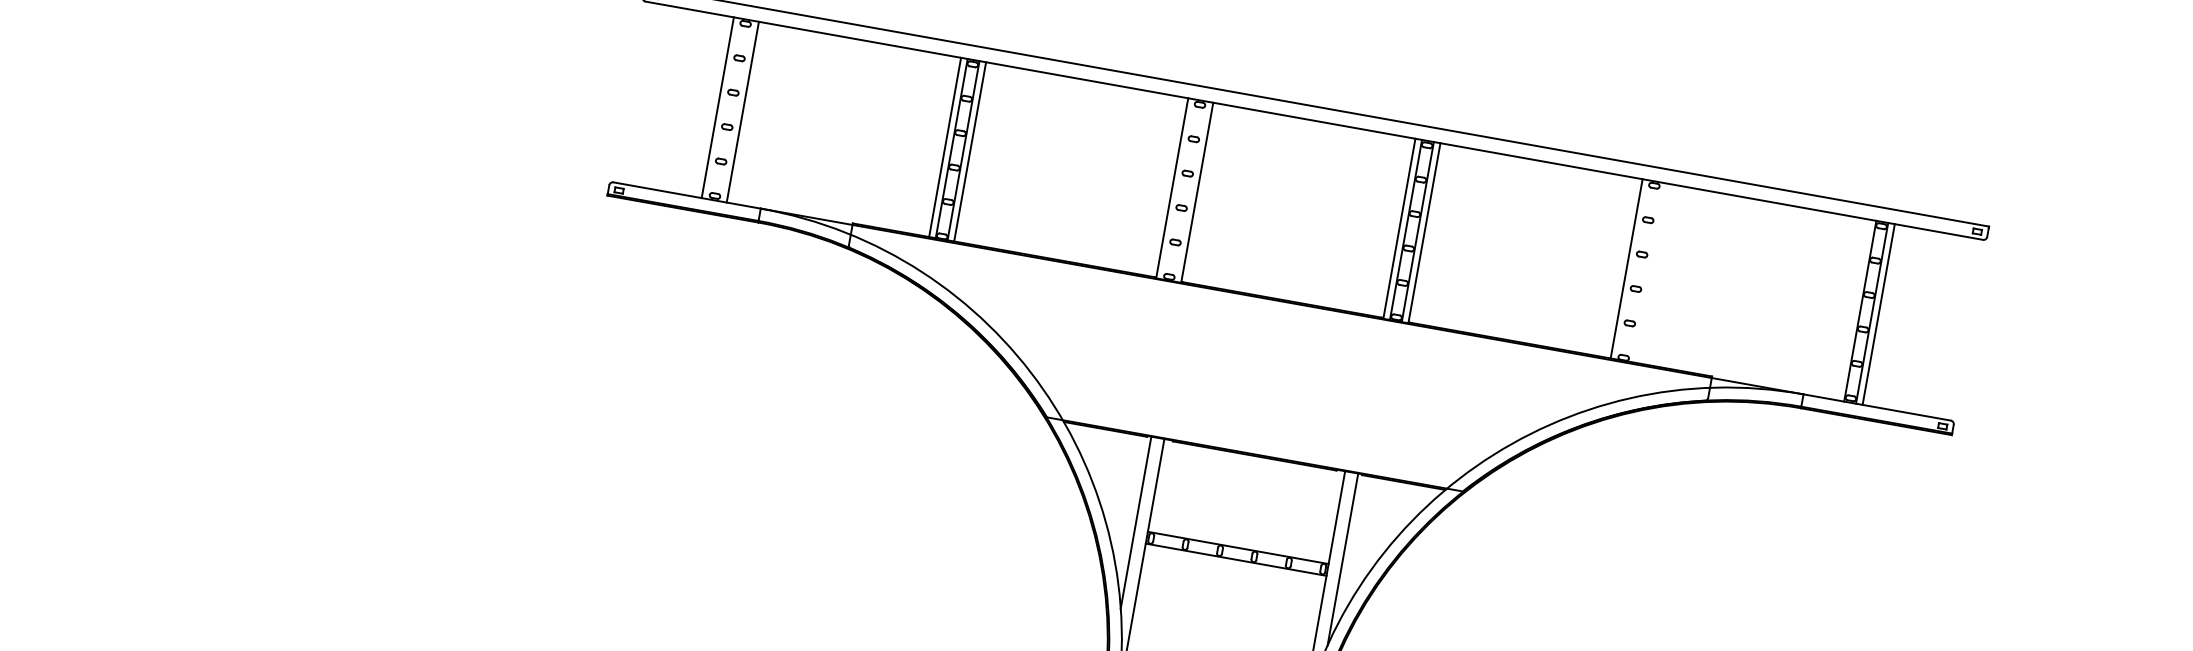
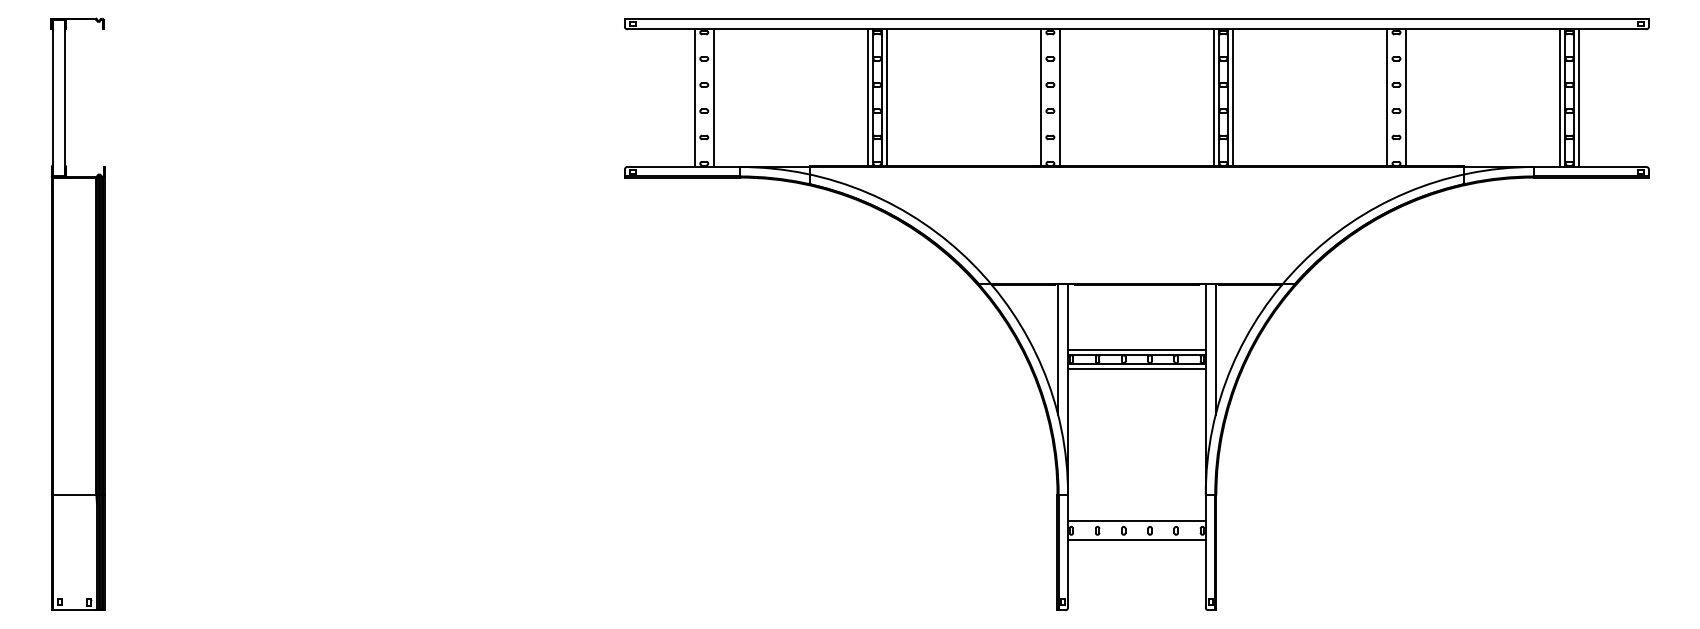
line: (1652, 273) -> (1406, 97), added
line: (1854, 310) -> (1560, 98), added
line: (1238, 540) -> (1136, 349), added
line: (1234, 565) -> (1136, 368), added

